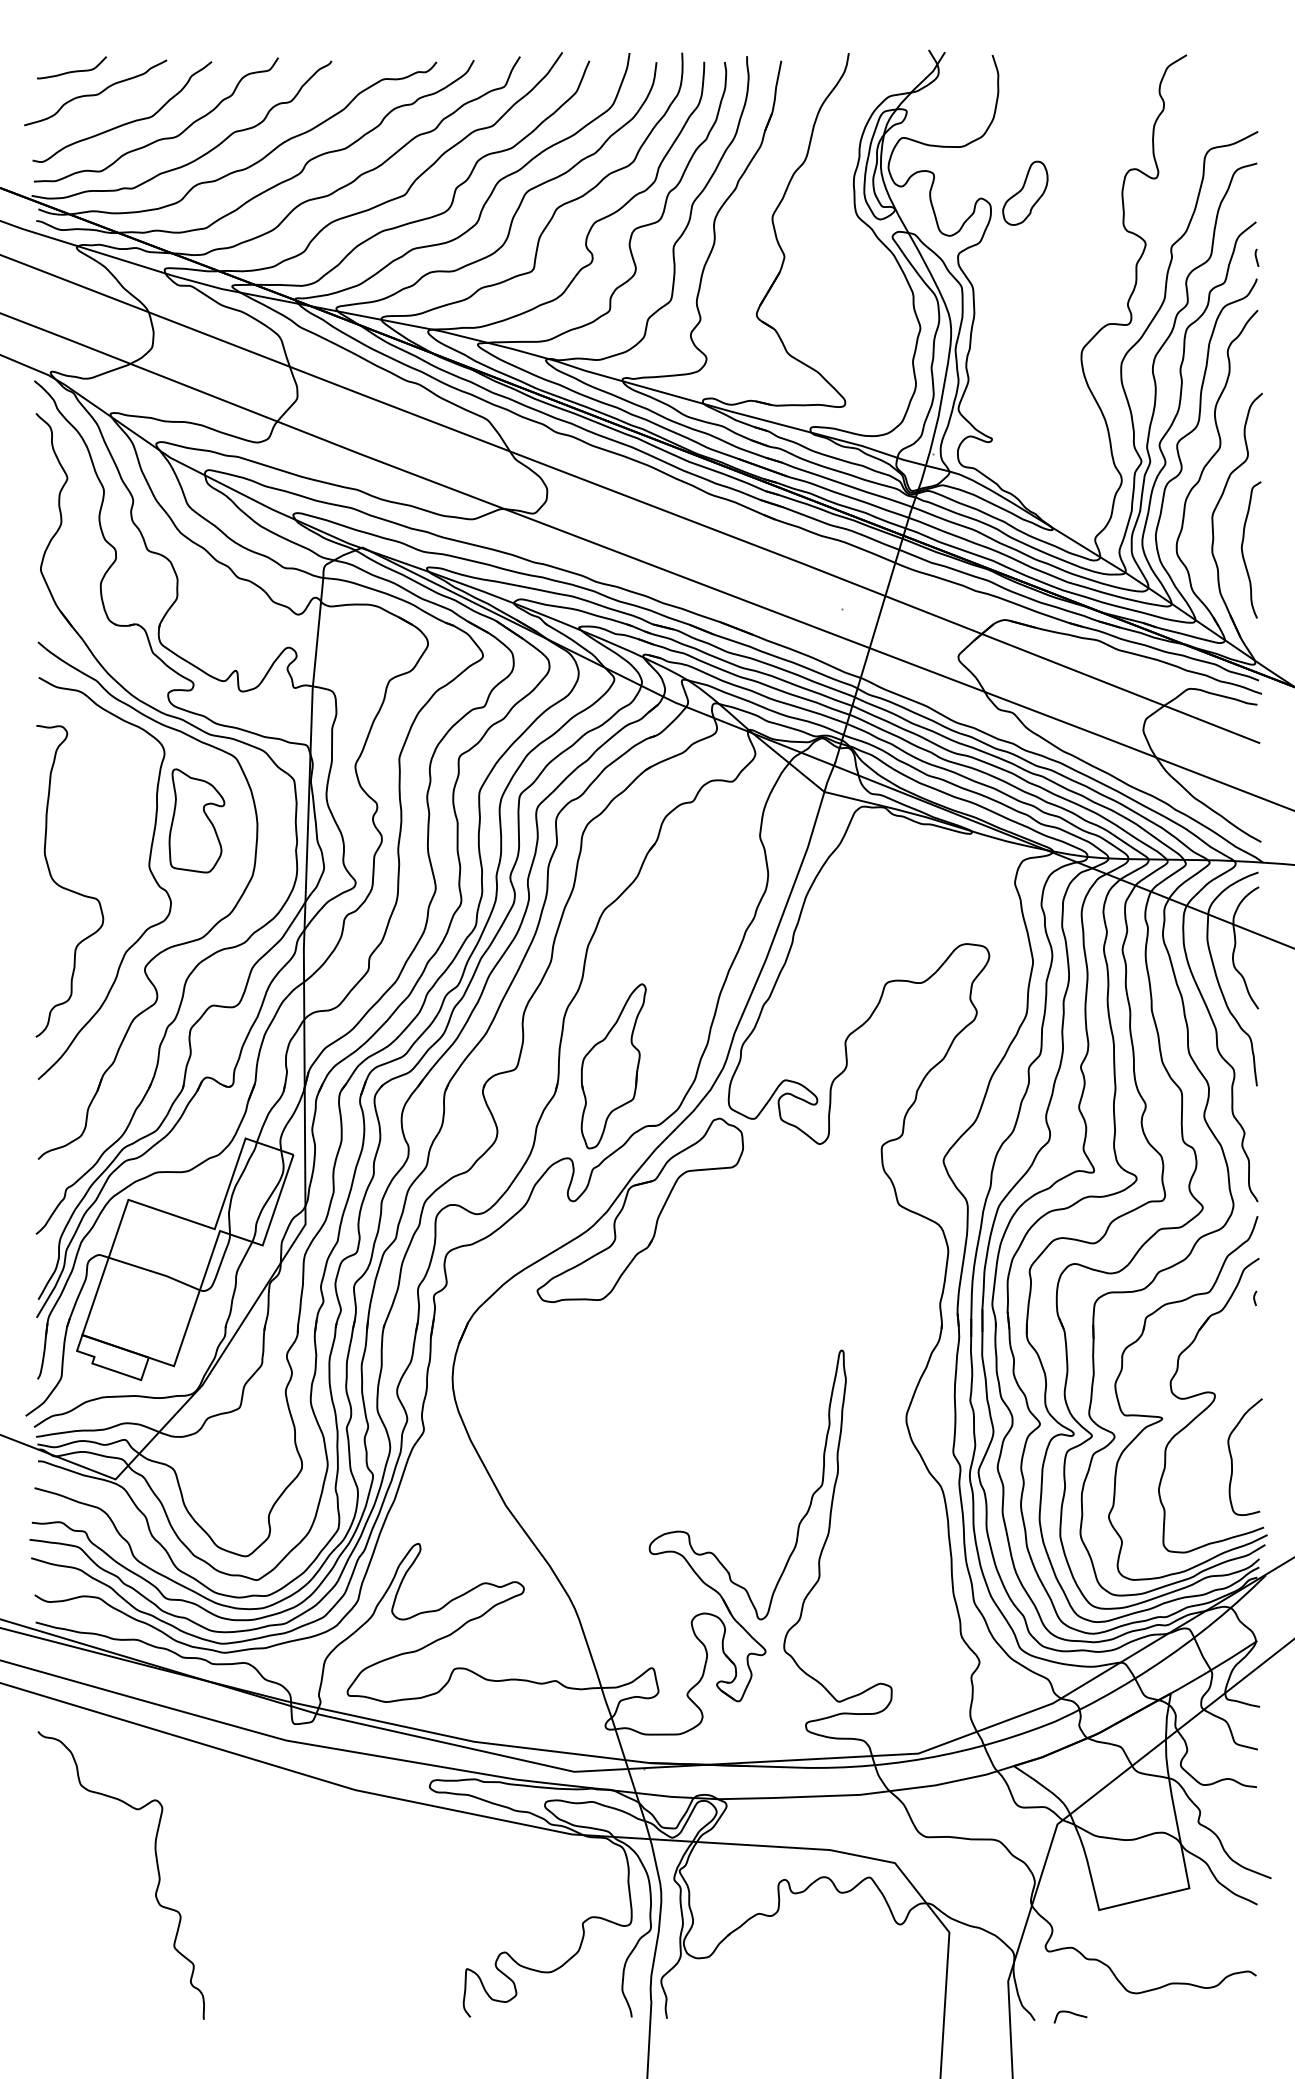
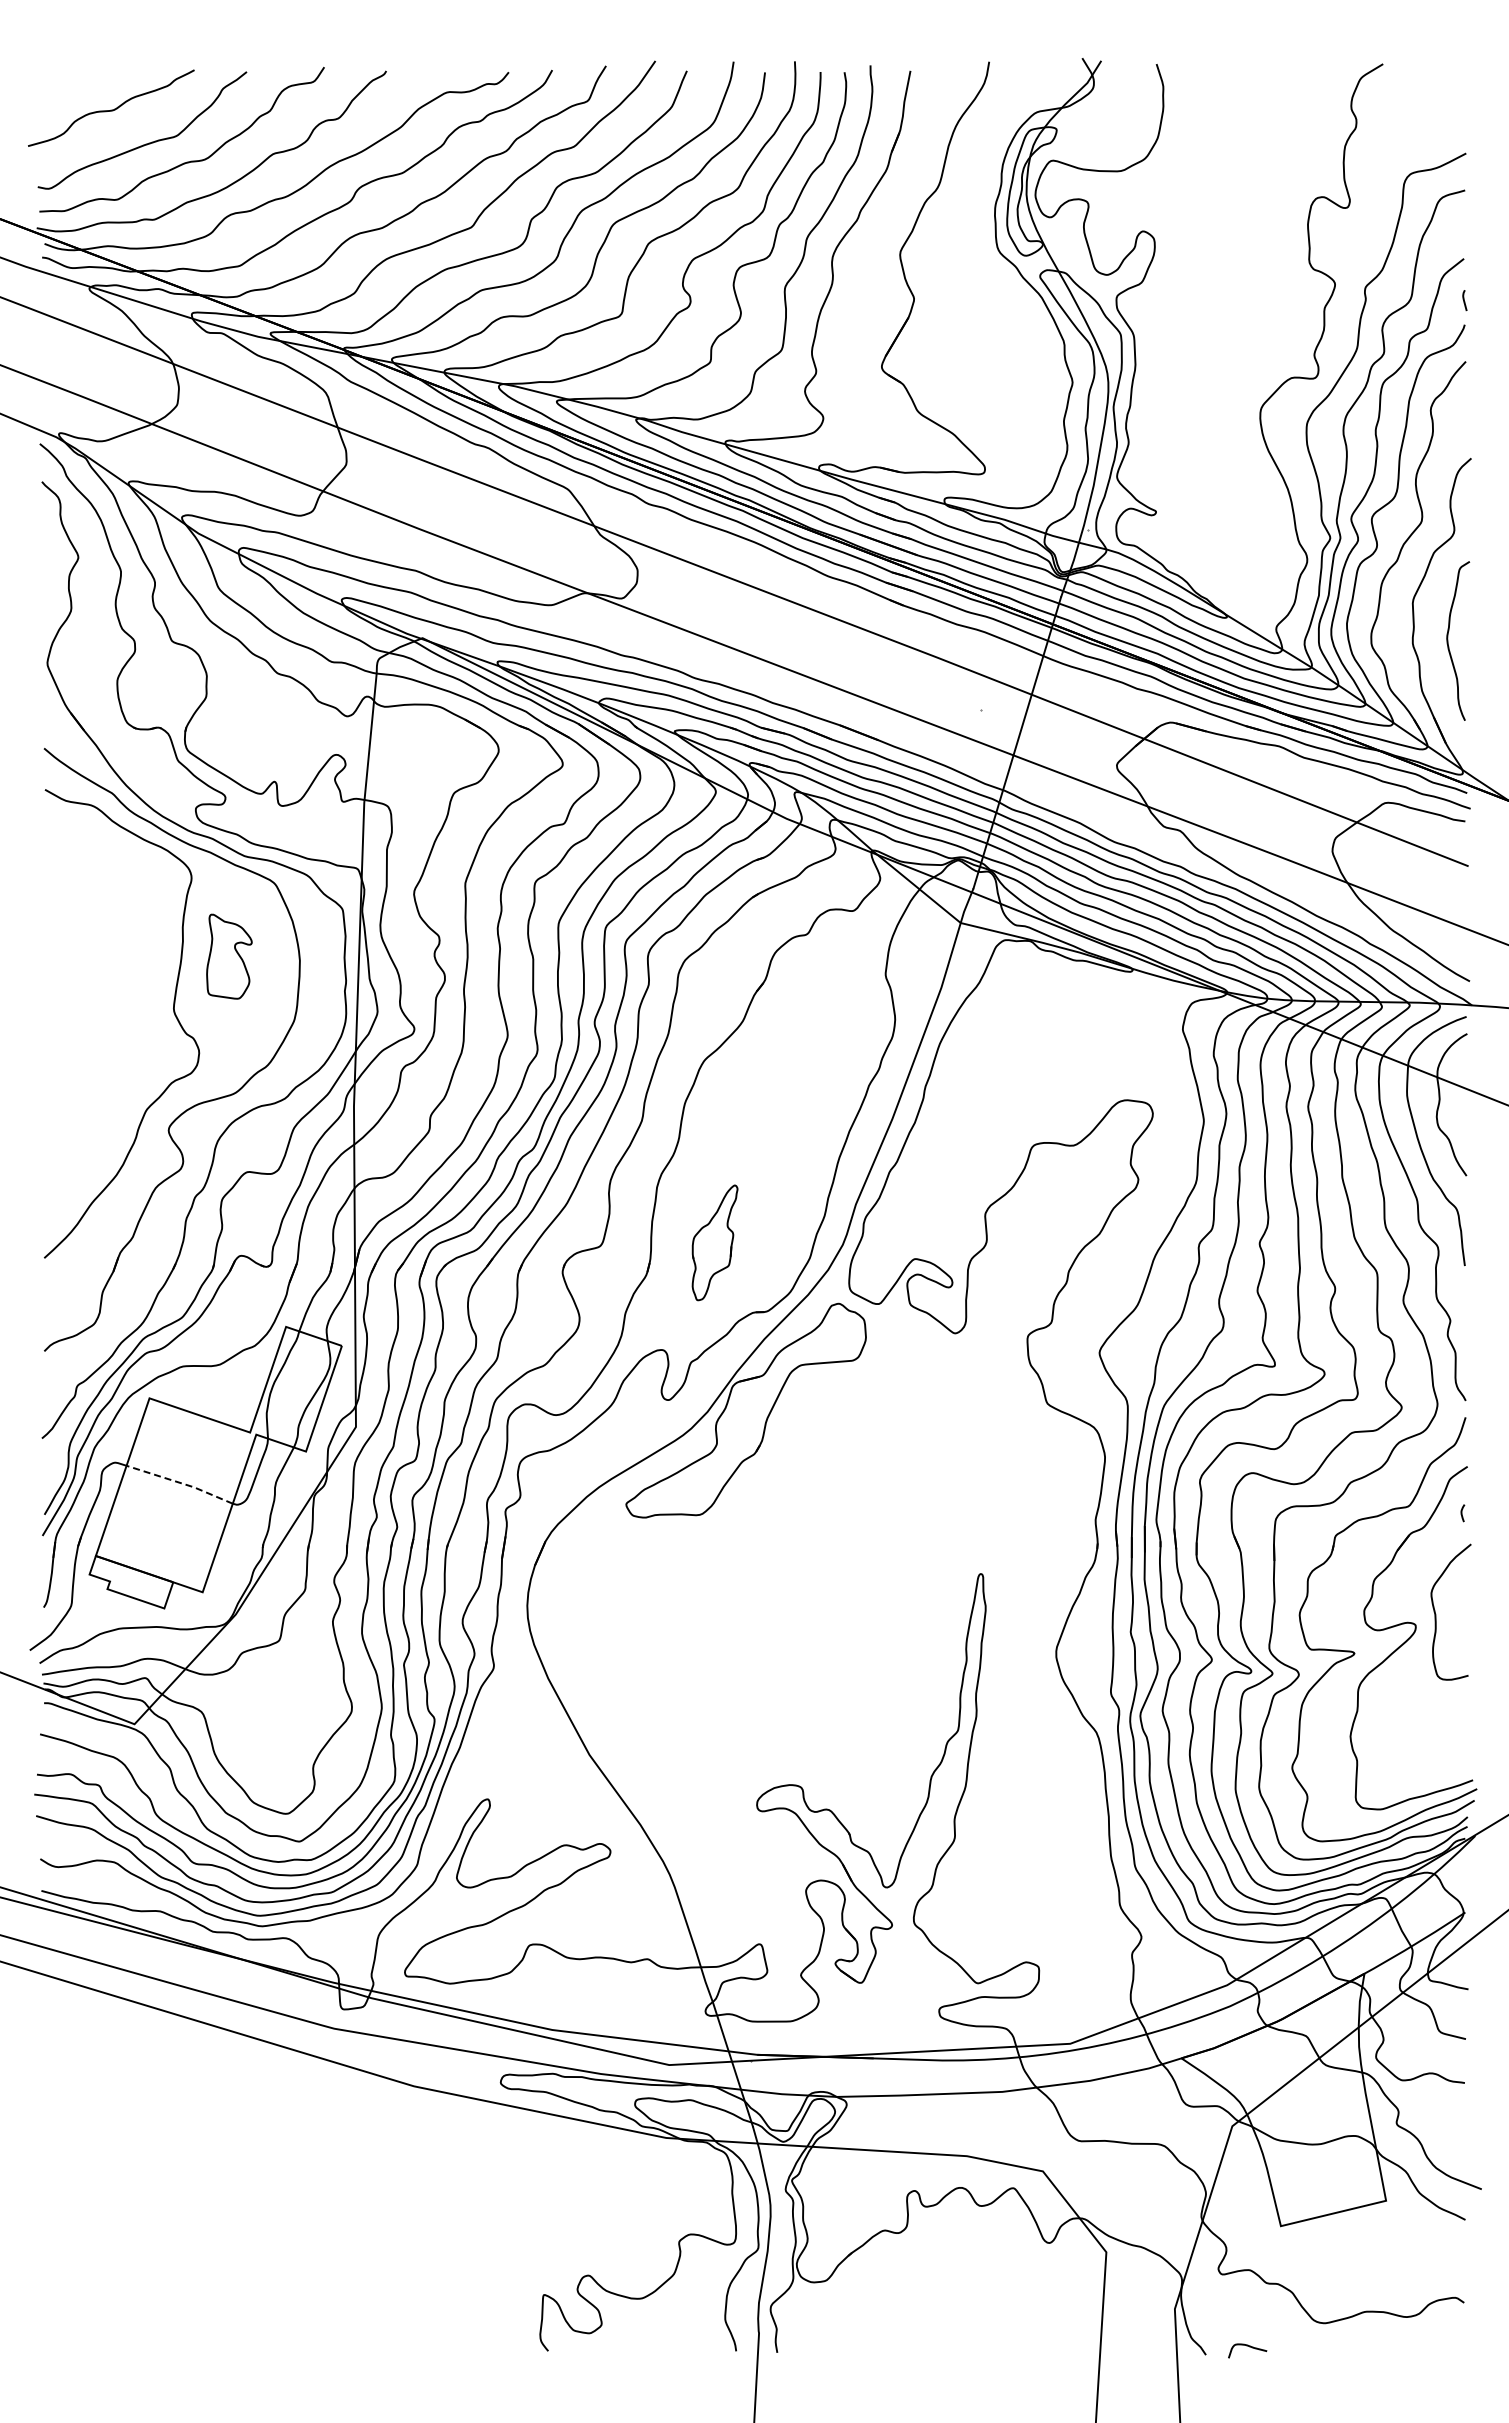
curve: (72, 70) -> (84, 82), removed
part: (1025, 193) -> (1194, 225), removed
part: (197, 820) -> (229, 956), size x0.7
curve: (67, 888) -> (78, 1035), removed
part: (613, 1066) -> (714, 1242), size x0.6
line: (155, 1272) -> (180, 1483), solid -> dashed
curve: (1232, 1459) -> (1436, 1614), moved
curve: (156, 1866) -> (182, 2175), removed

